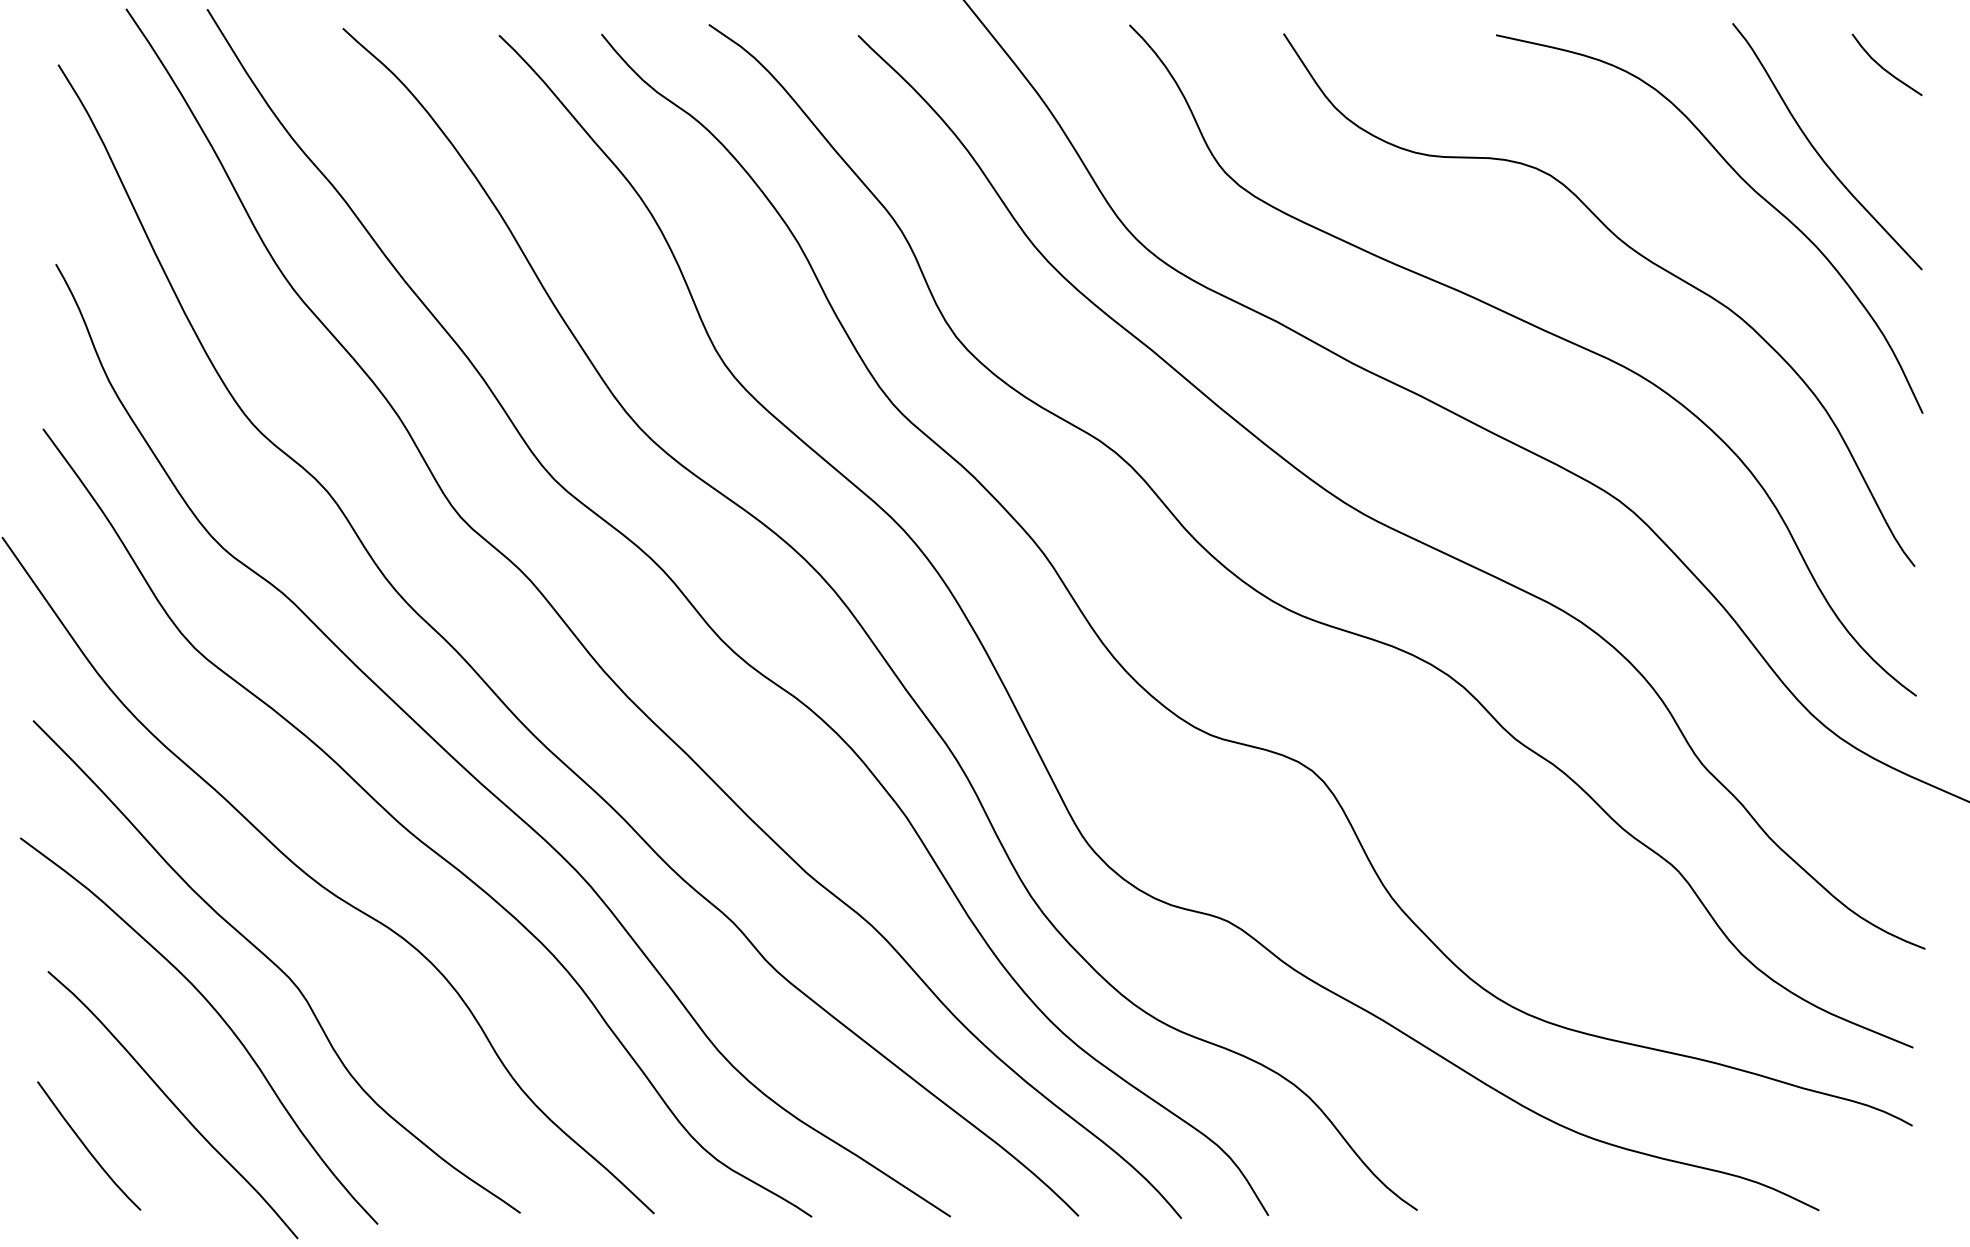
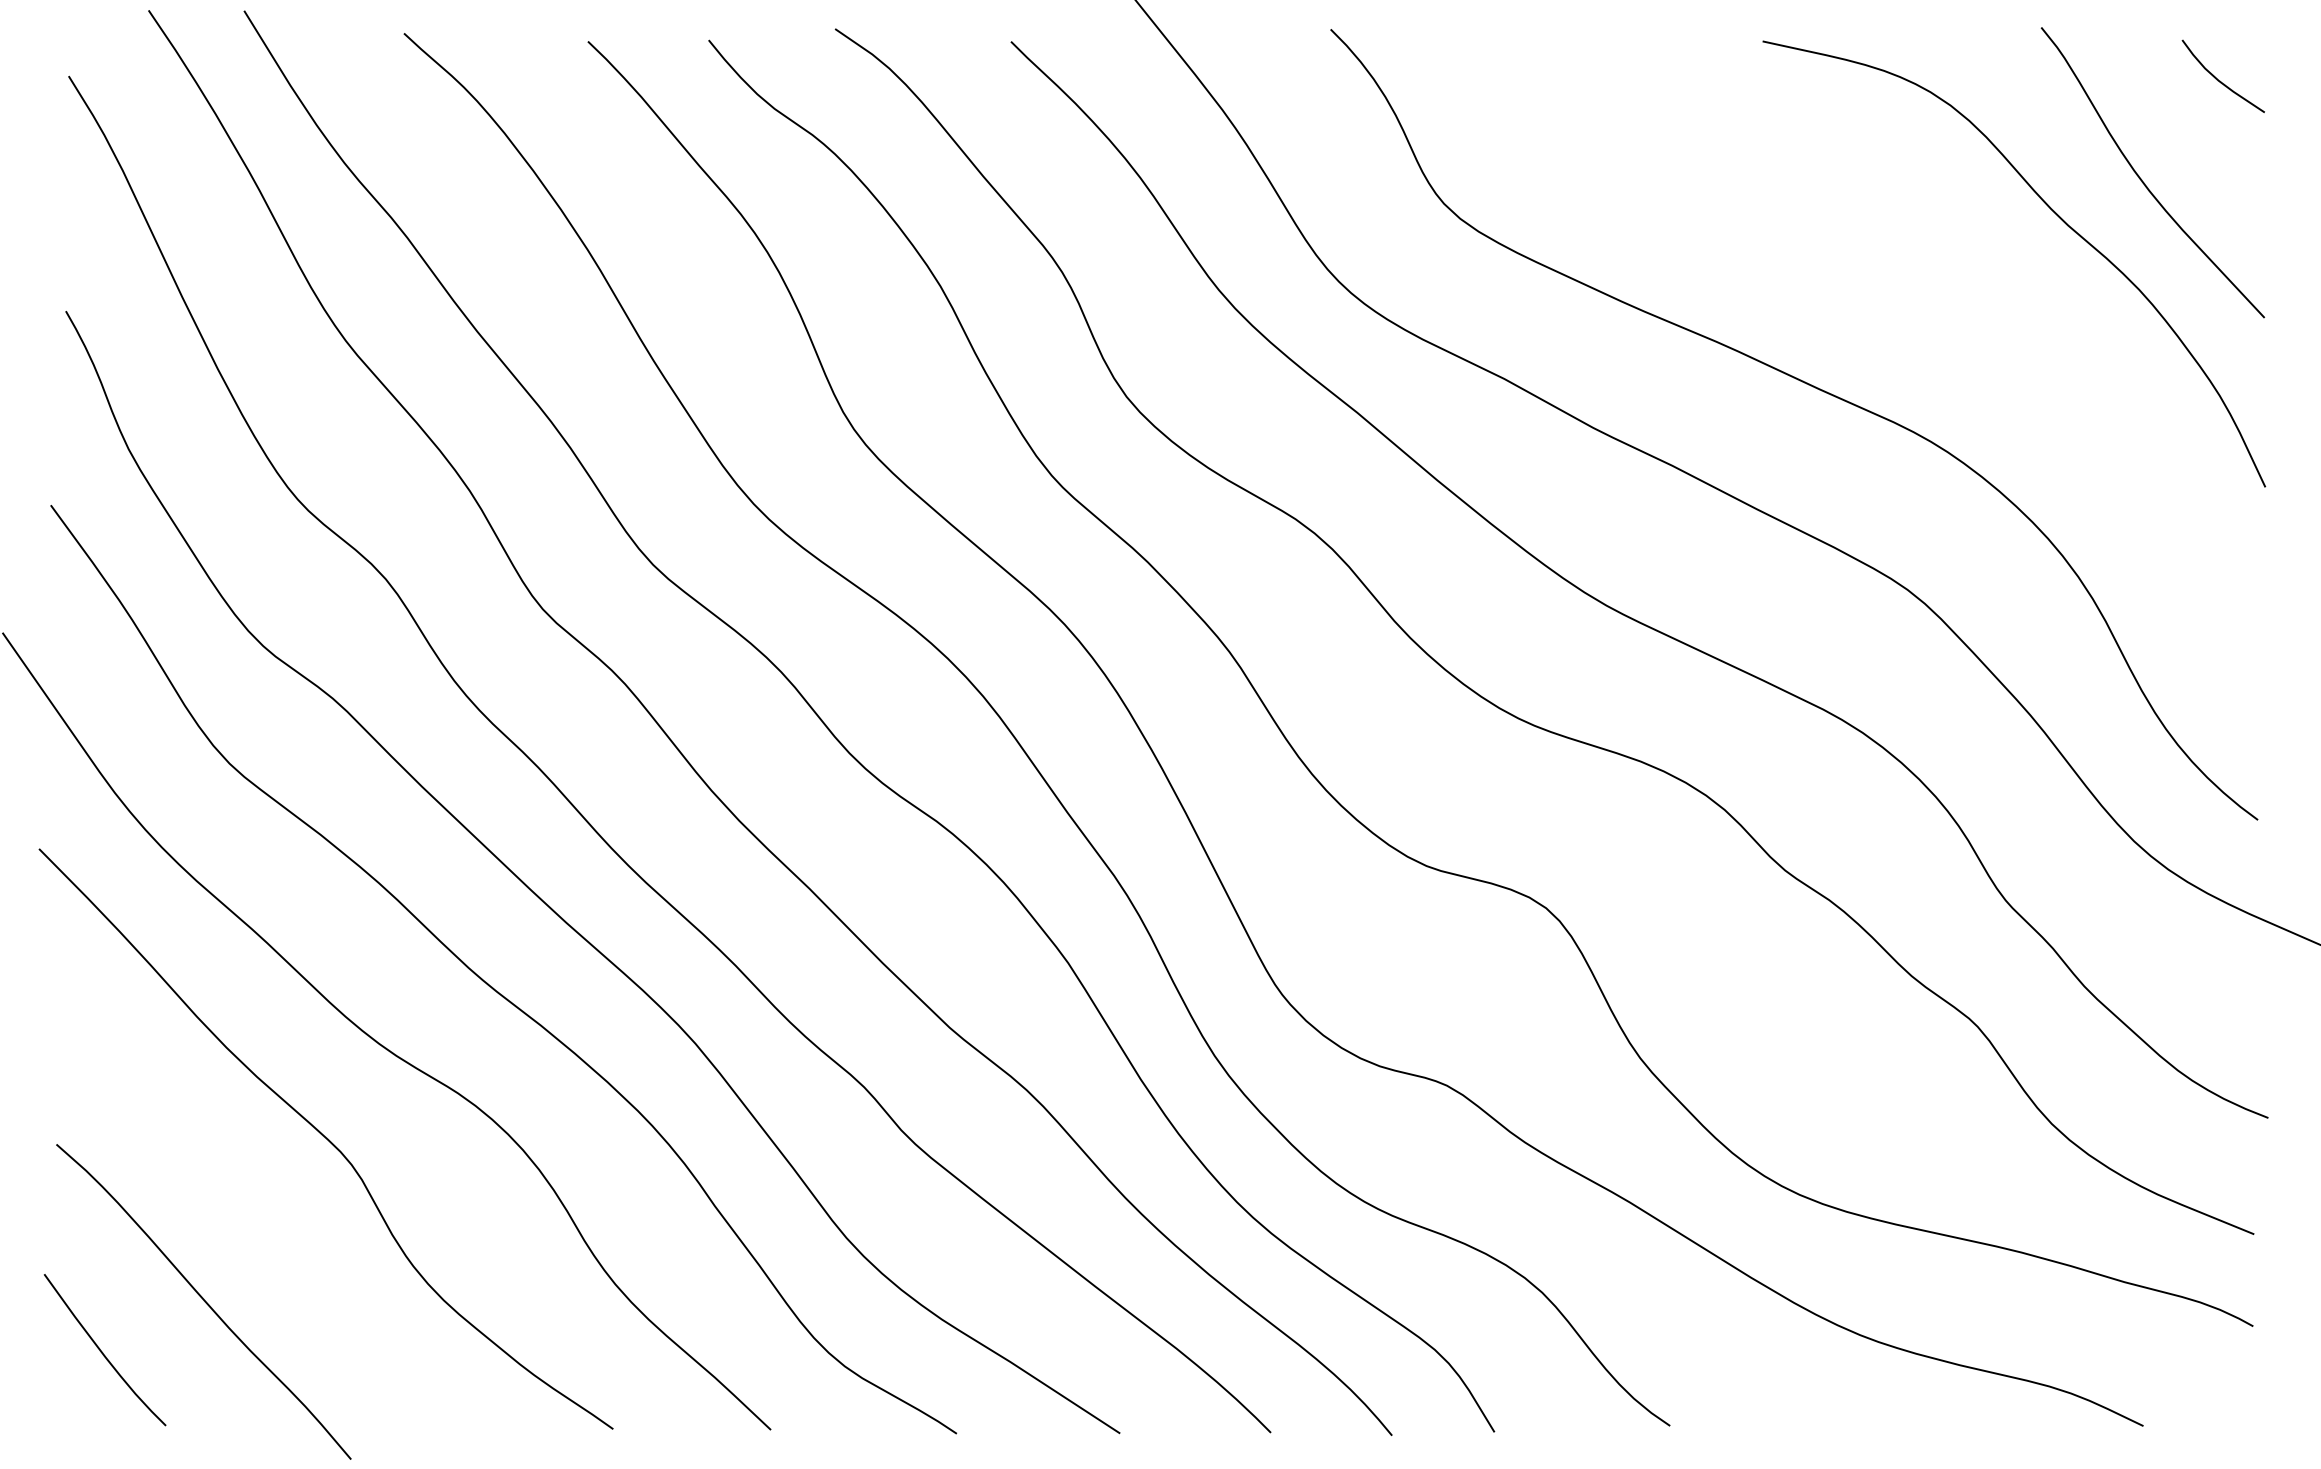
curve: (1634, 251) -> (1925, 296), removed
curve: (219, 1016) -> (258, 1197), removed

